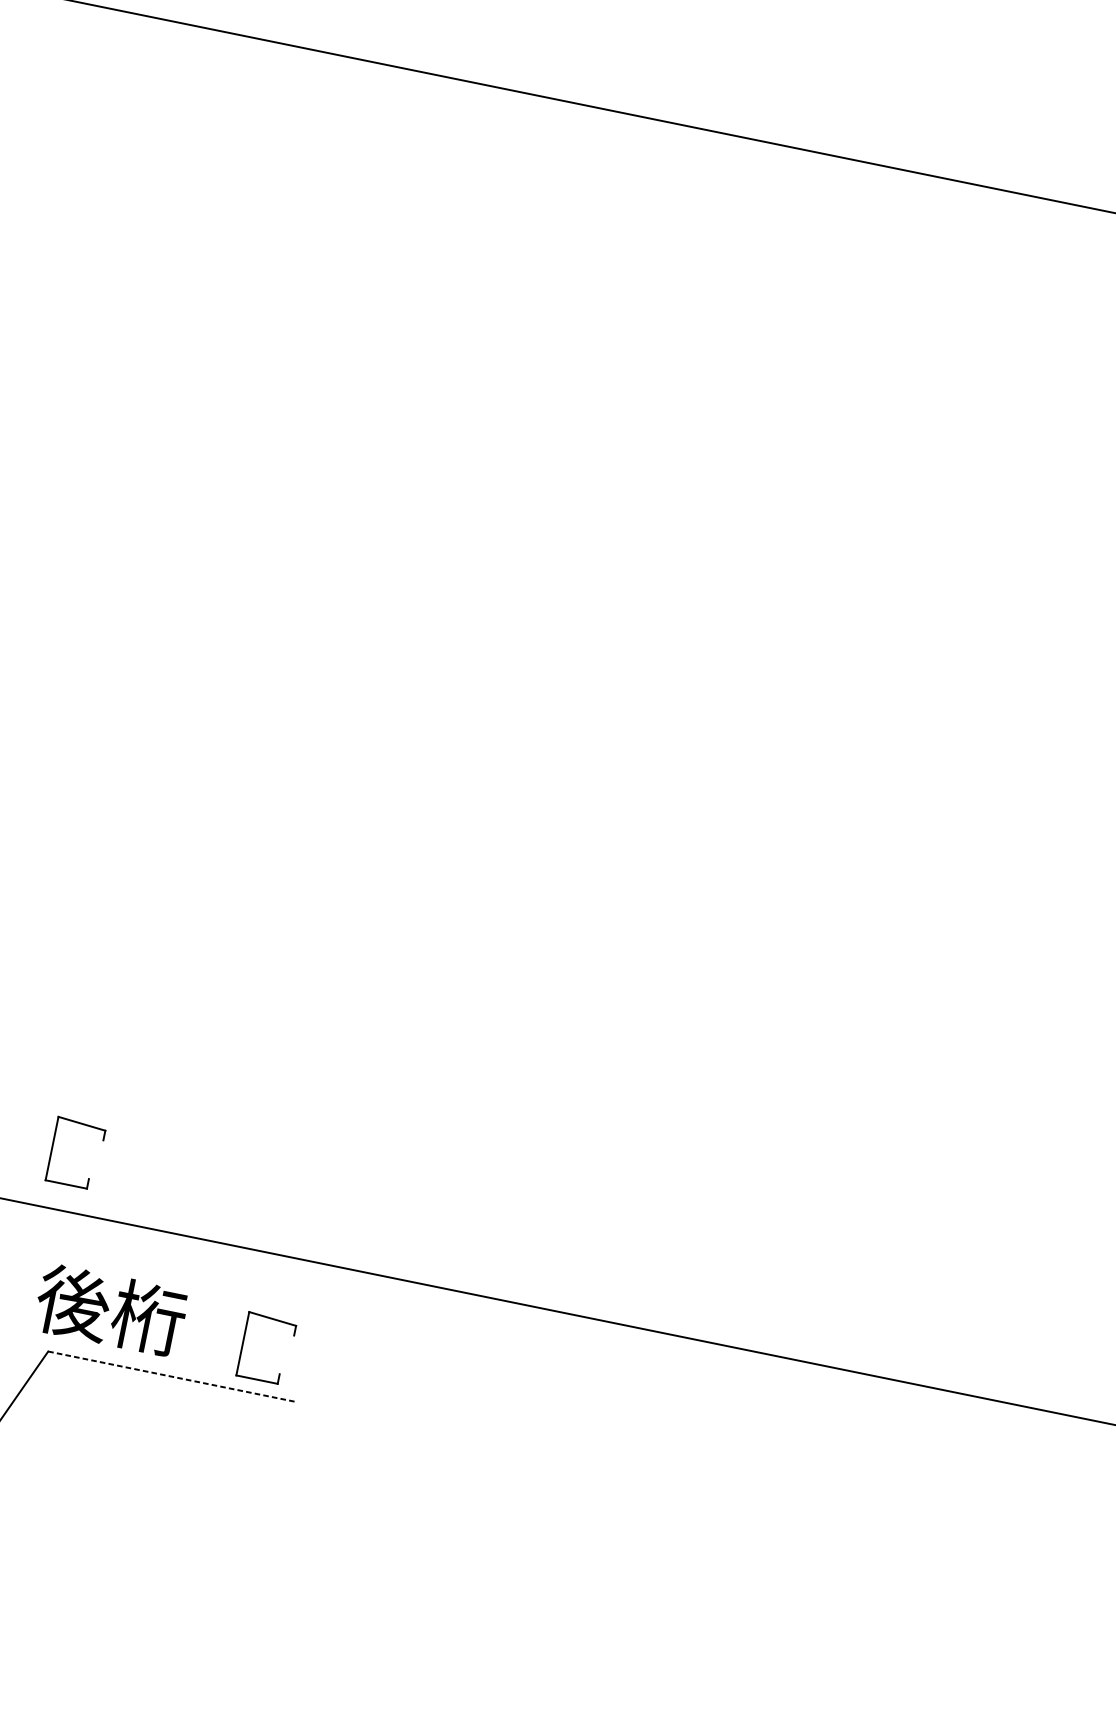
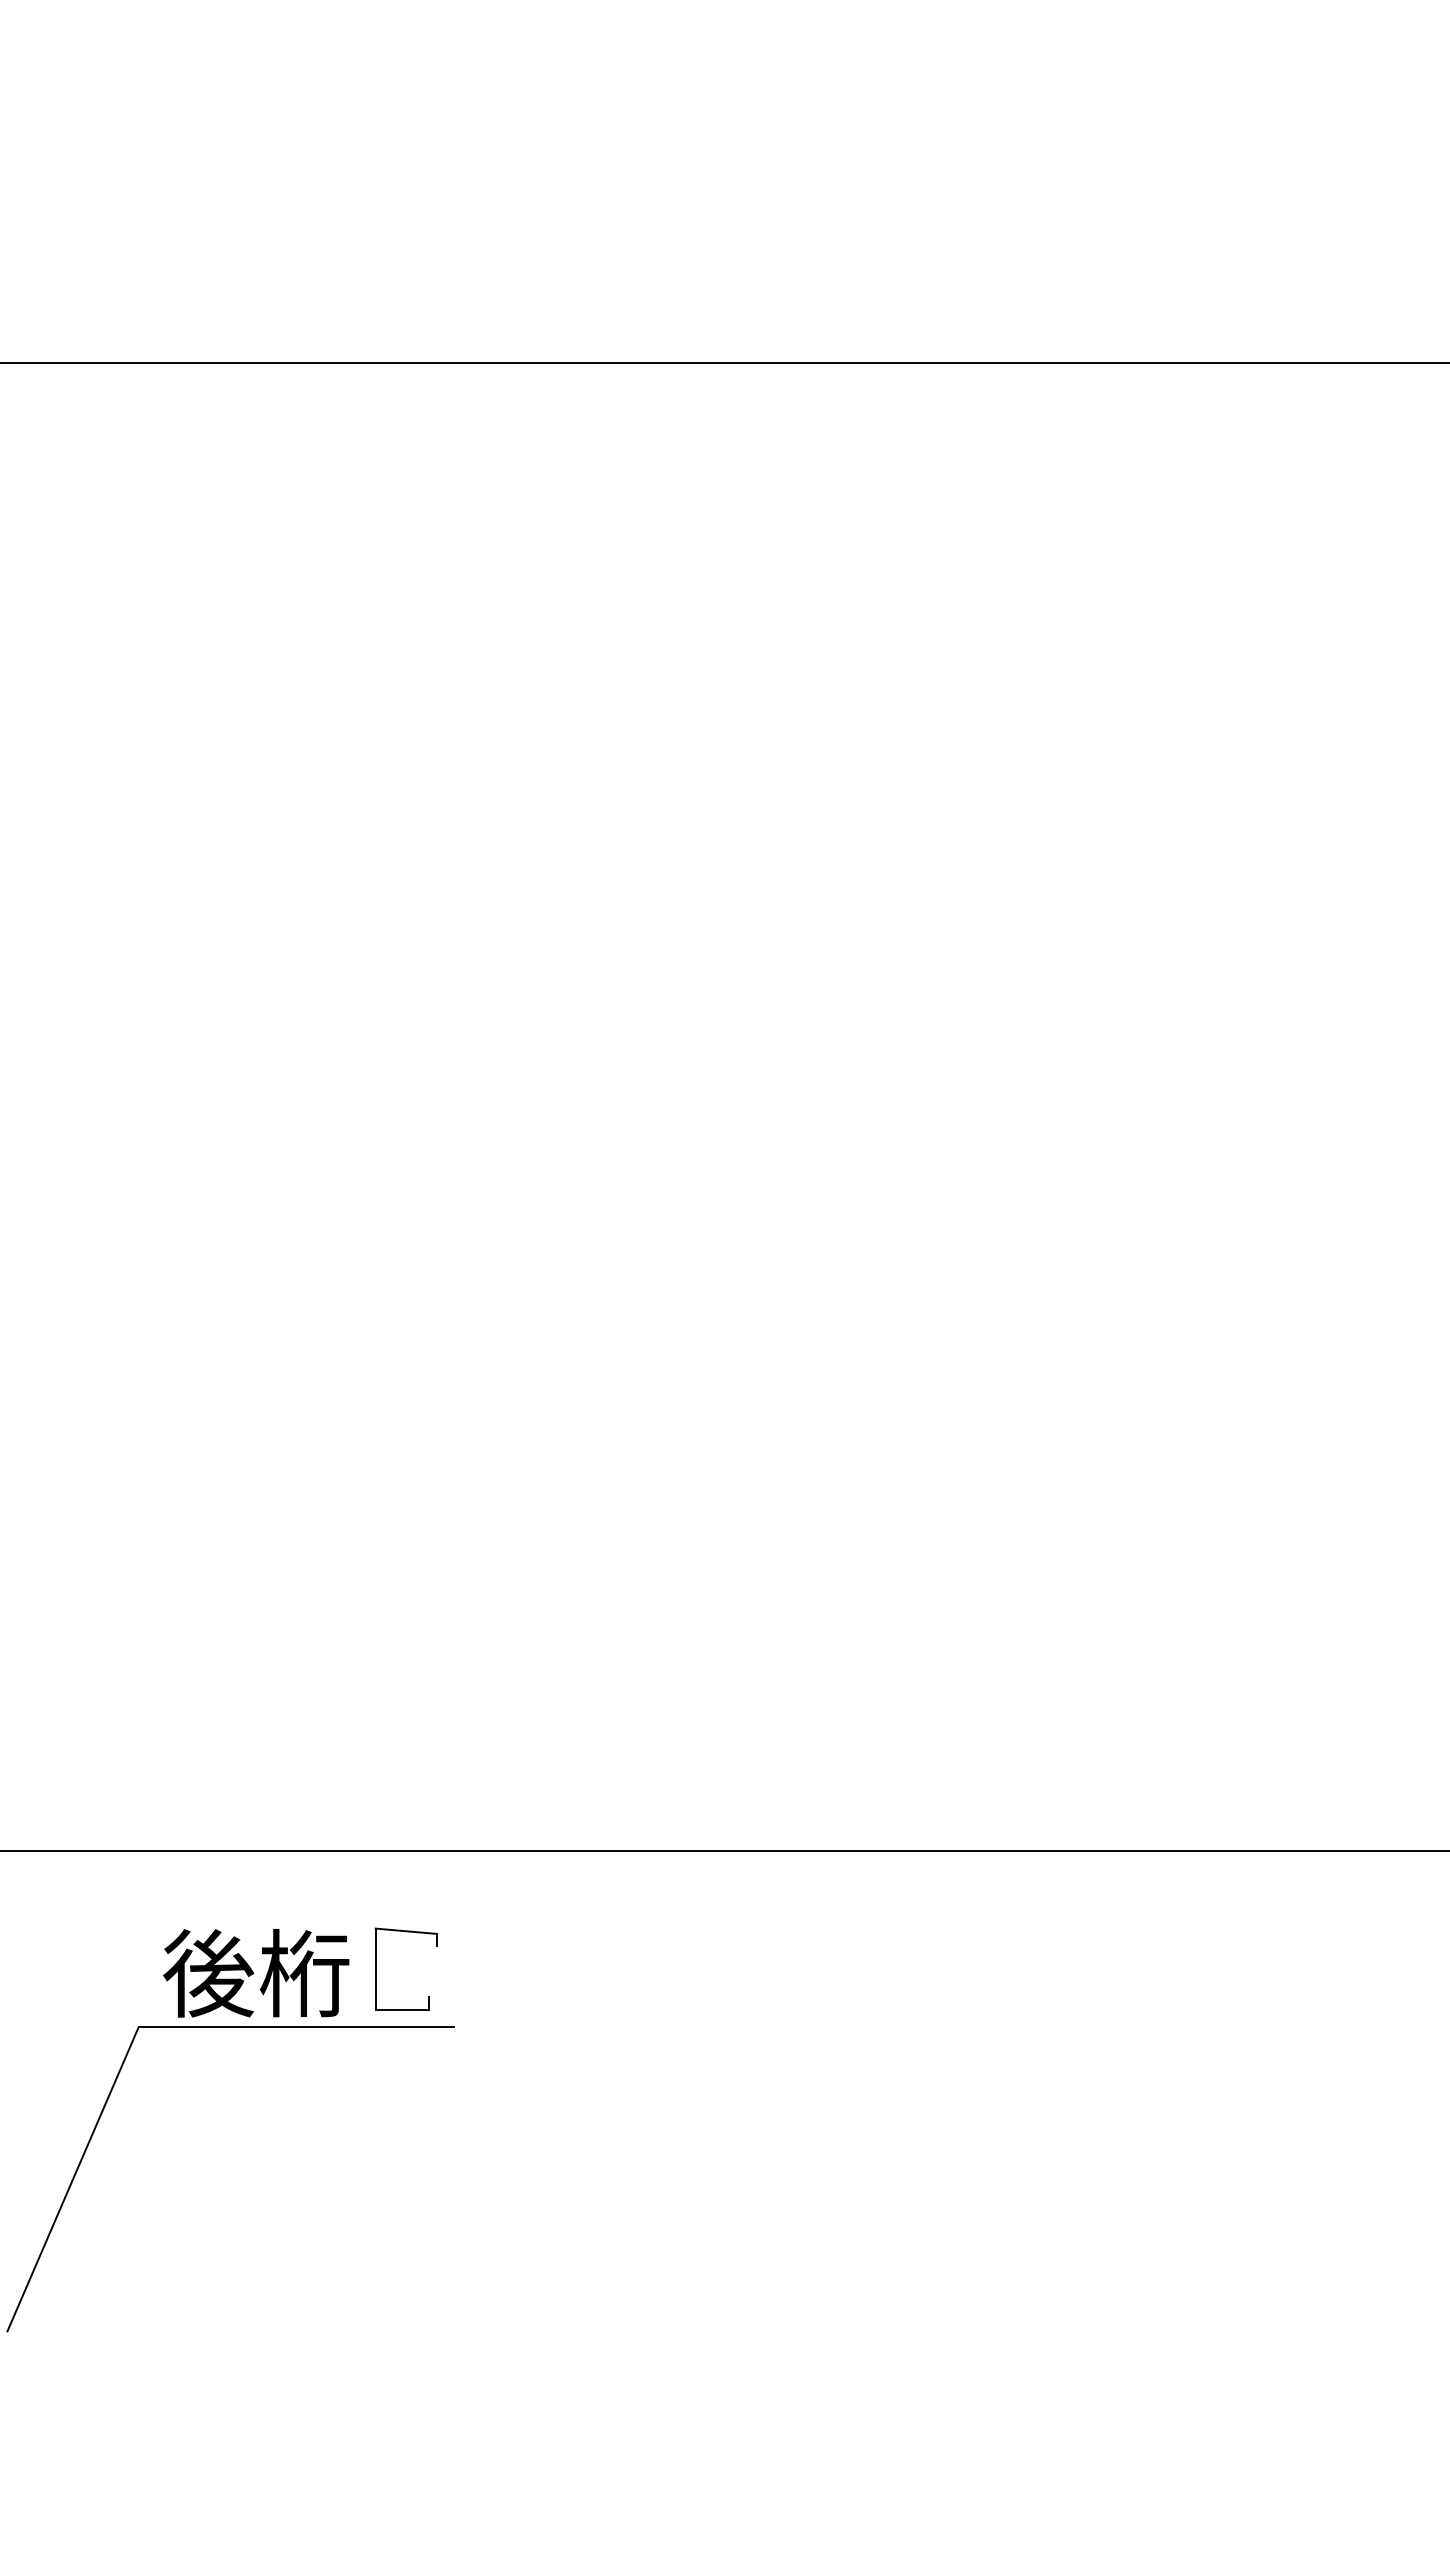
part: (52, 1148) -> (93, 1776), removed
text: (111, 1310) -> (256, 1973), moved
line: (171, 1376) -> (296, 2027), dashed -> solid

